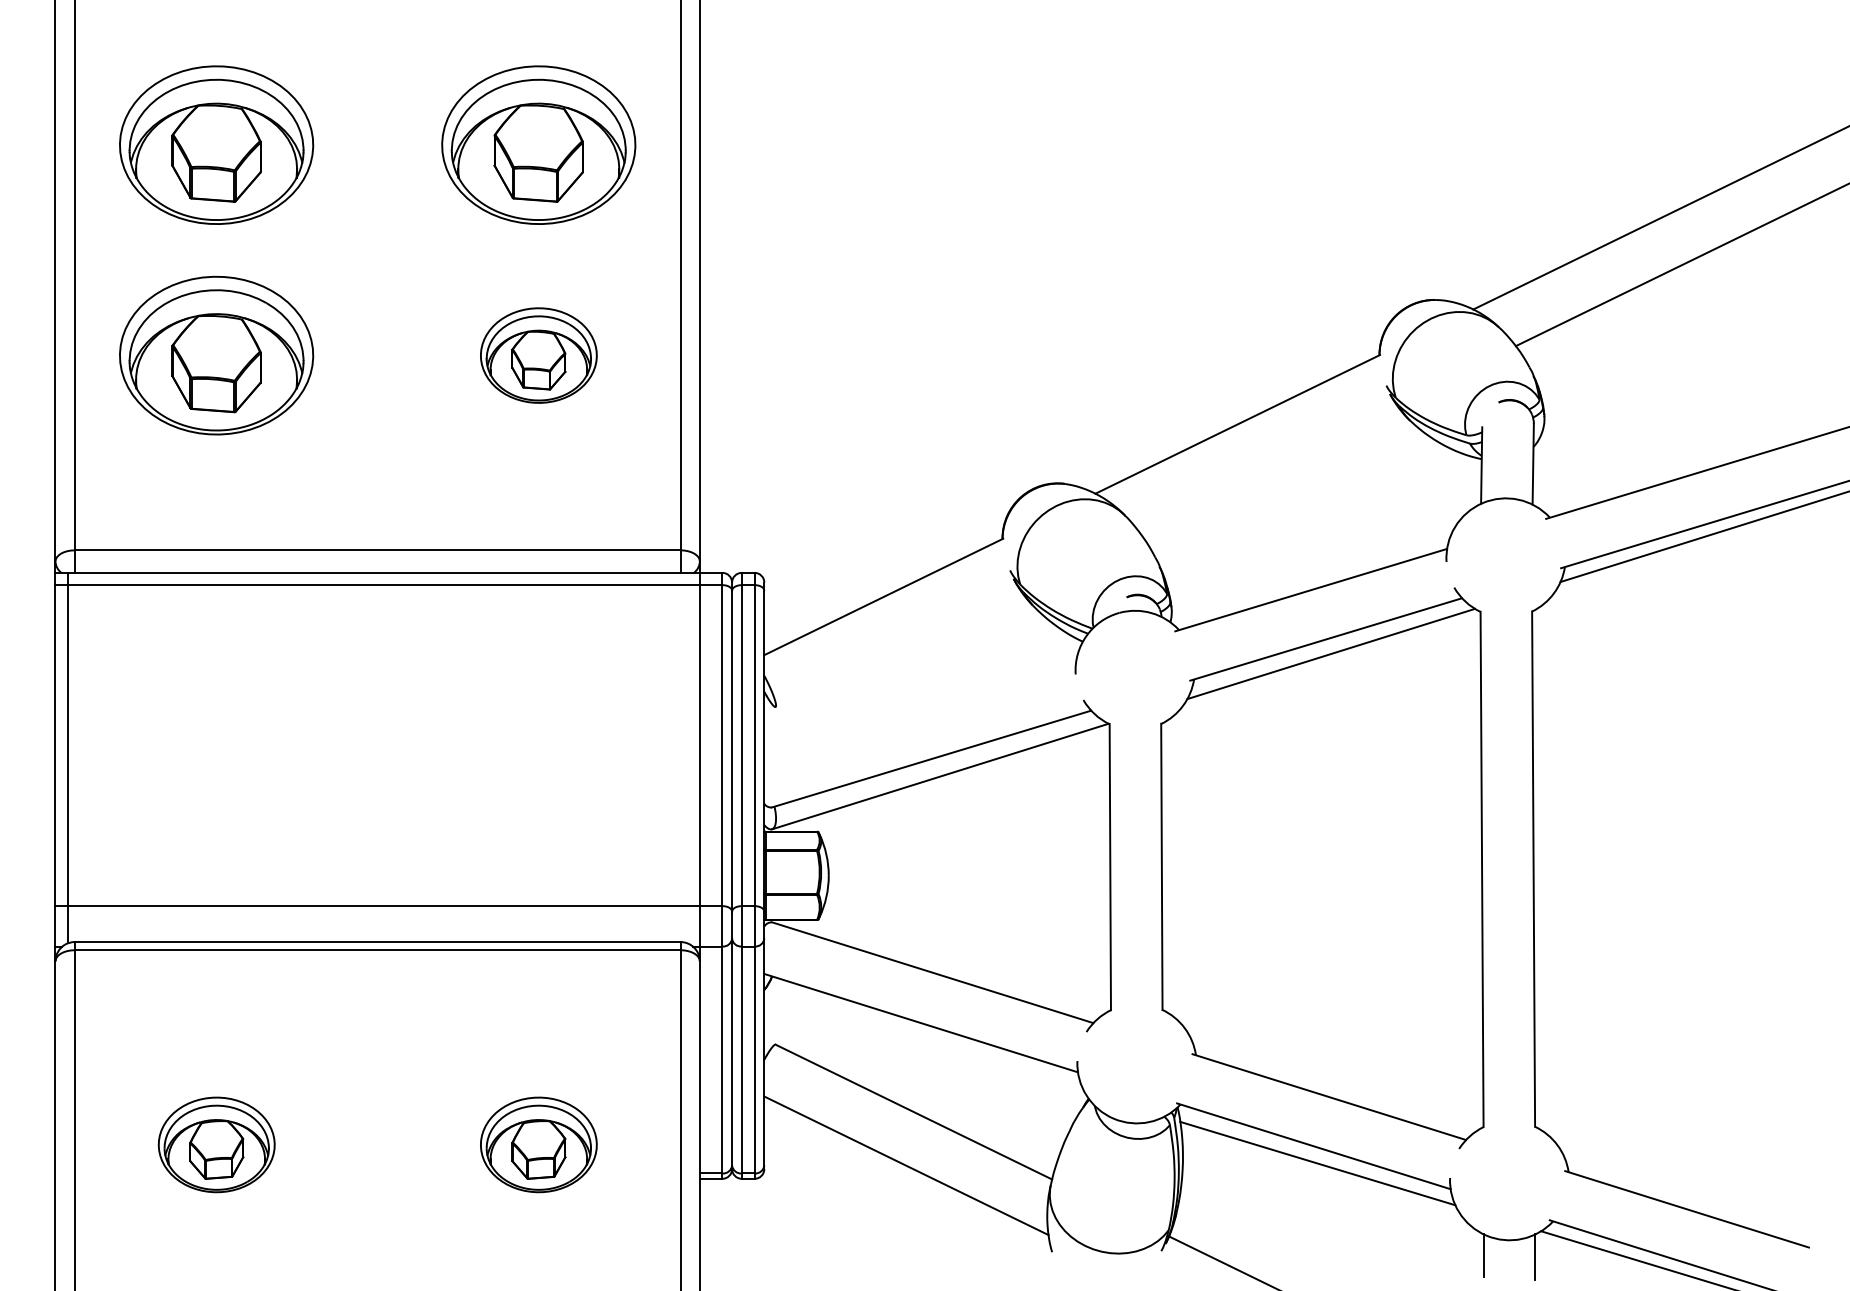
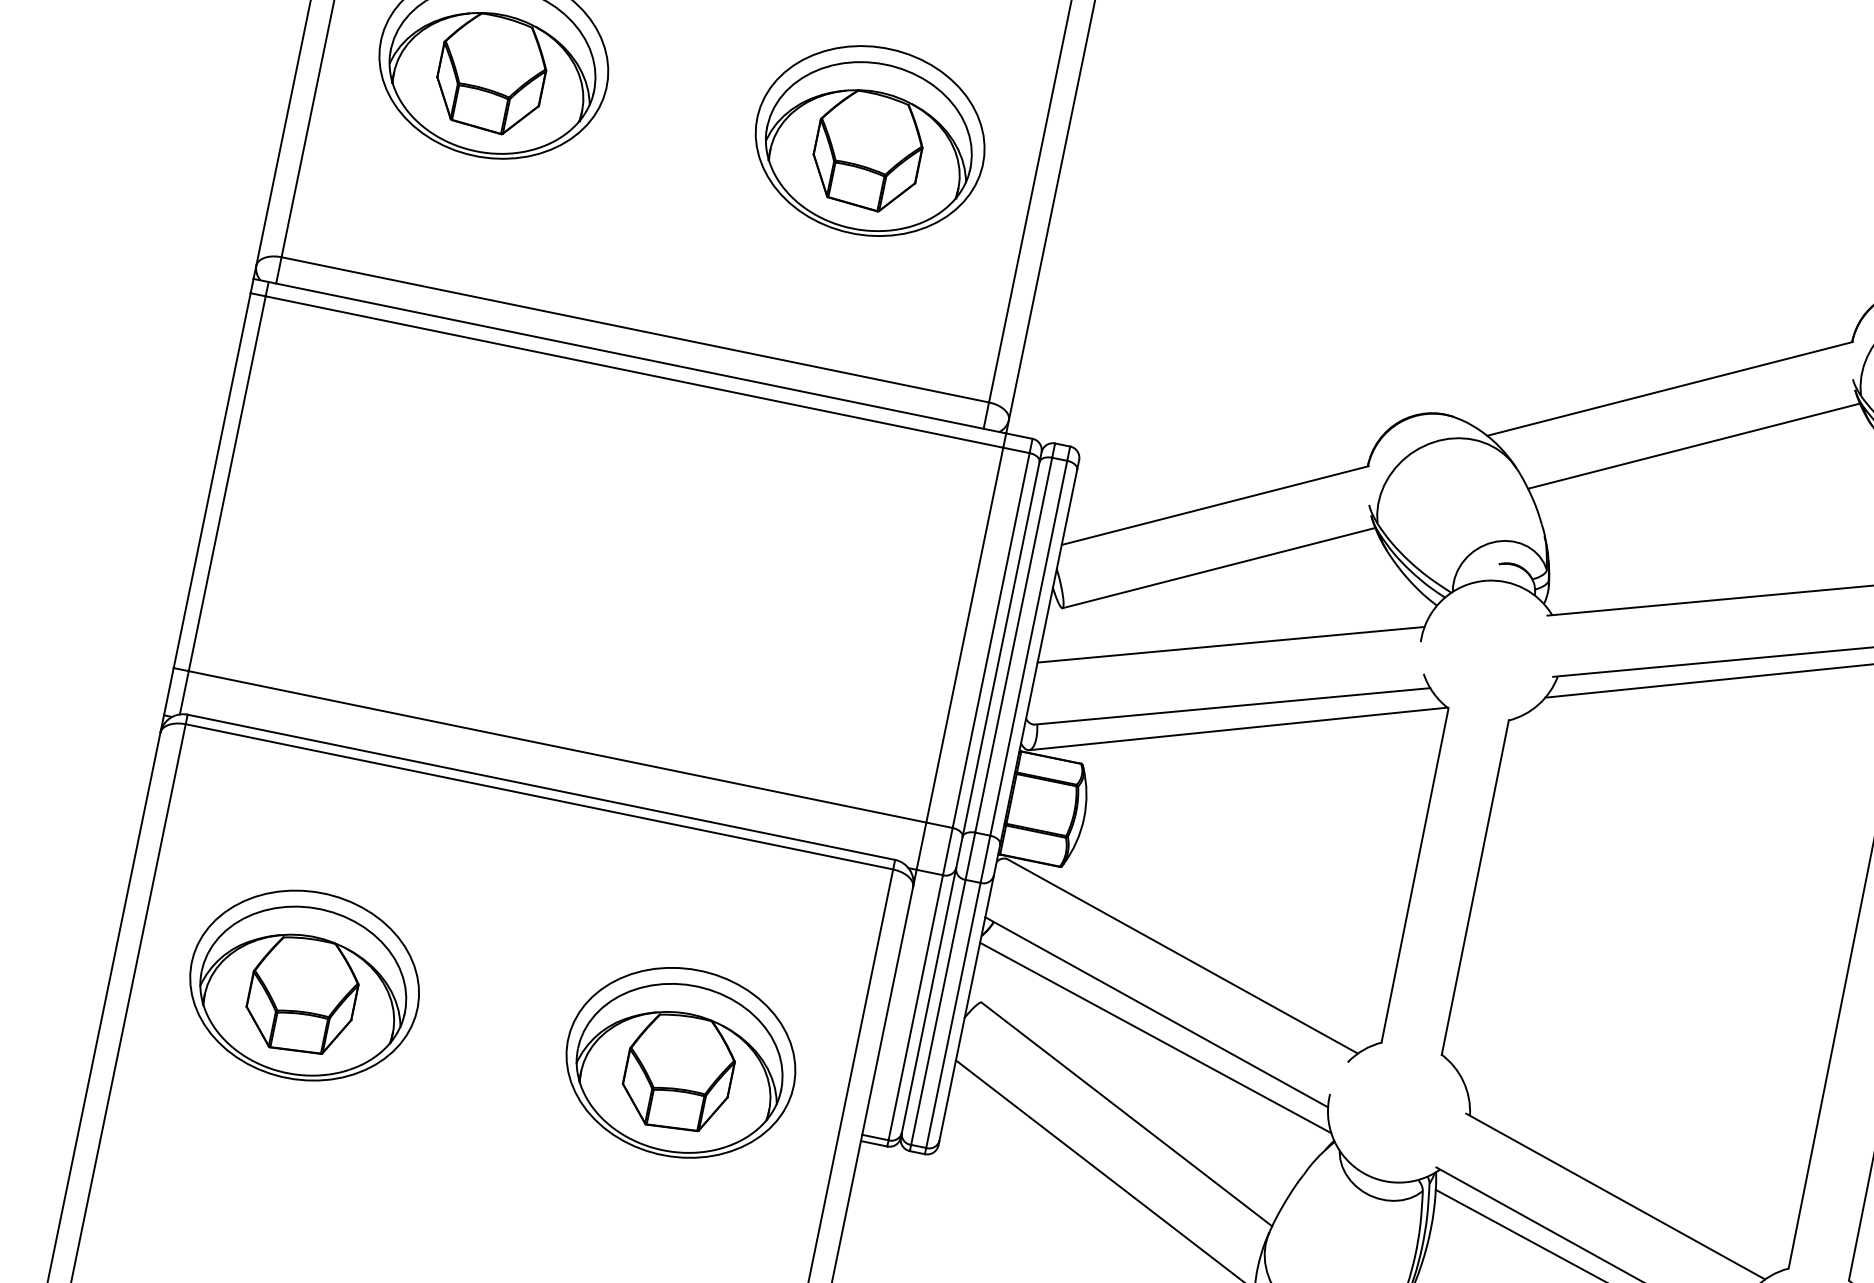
part: (538, 355) -> (869, 140), size x1.67
line: (1266, 467) -> (1693, 446), added
line: (897, 647) -> (1219, 567), added
line: (920, 708) -> (1231, 644), added
line: (924, 1044) -> (1155, 1038), added
part: (216, 1144) -> (304, 985), size x1.67
part: (538, 1144) -> (680, 1062), size x1.67

